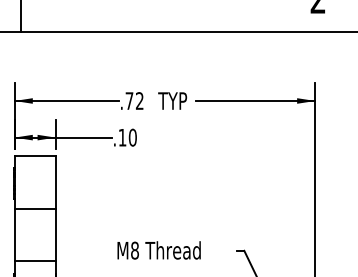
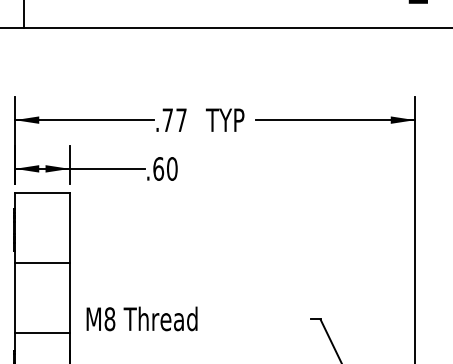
text: (139, 100) -> (181, 119), .72 -> .77
text: (122, 137) -> (158, 168), .10 -> .60
text: (158, 250) -> (141, 319), moved

